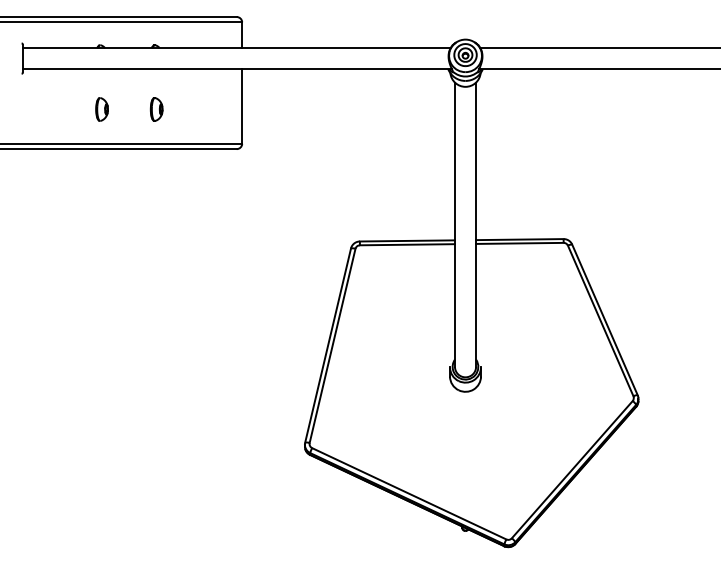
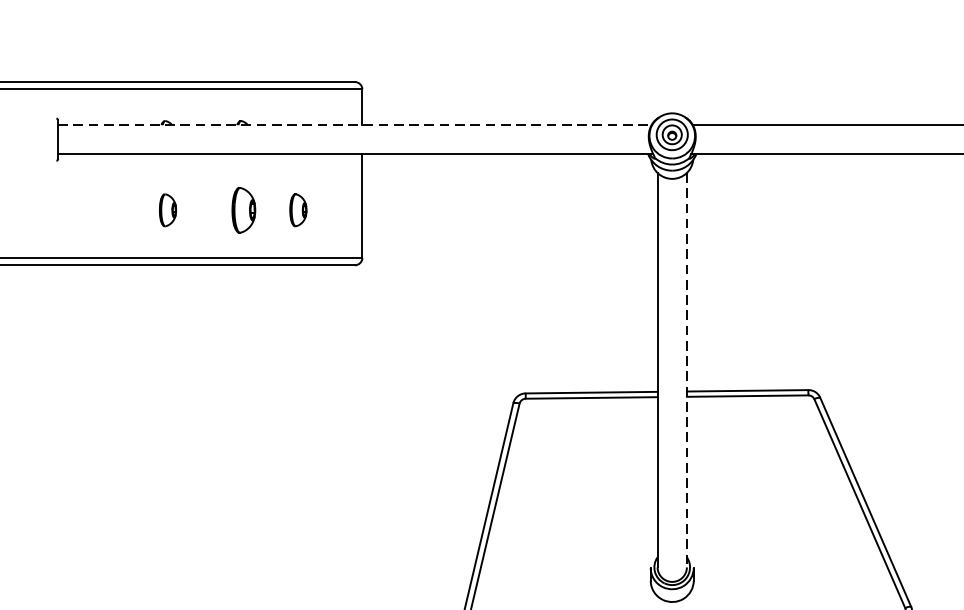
line: (236, 48) -> (354, 125), solid -> dashed
part: (156, 109) -> (243, 210), size x1.4
part: (195, 109) -> (297, 210), added
line: (476, 225) -> (687, 371), solid -> dashed

